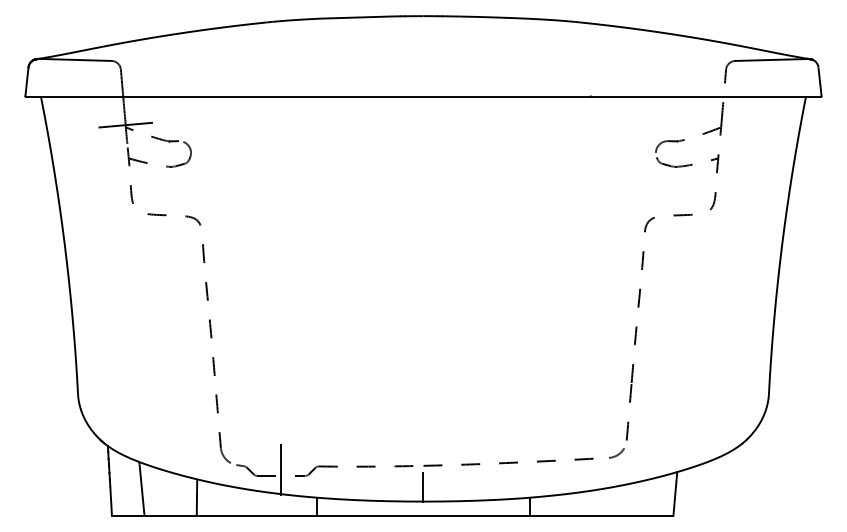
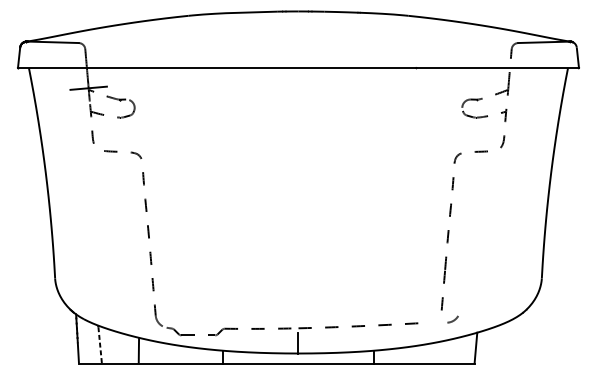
curve: (616, 454) -> (452, 320), moved
line: (281, 469) -> (198, 330), removed
line: (142, 490) -> (100, 345), solid -> dashed

